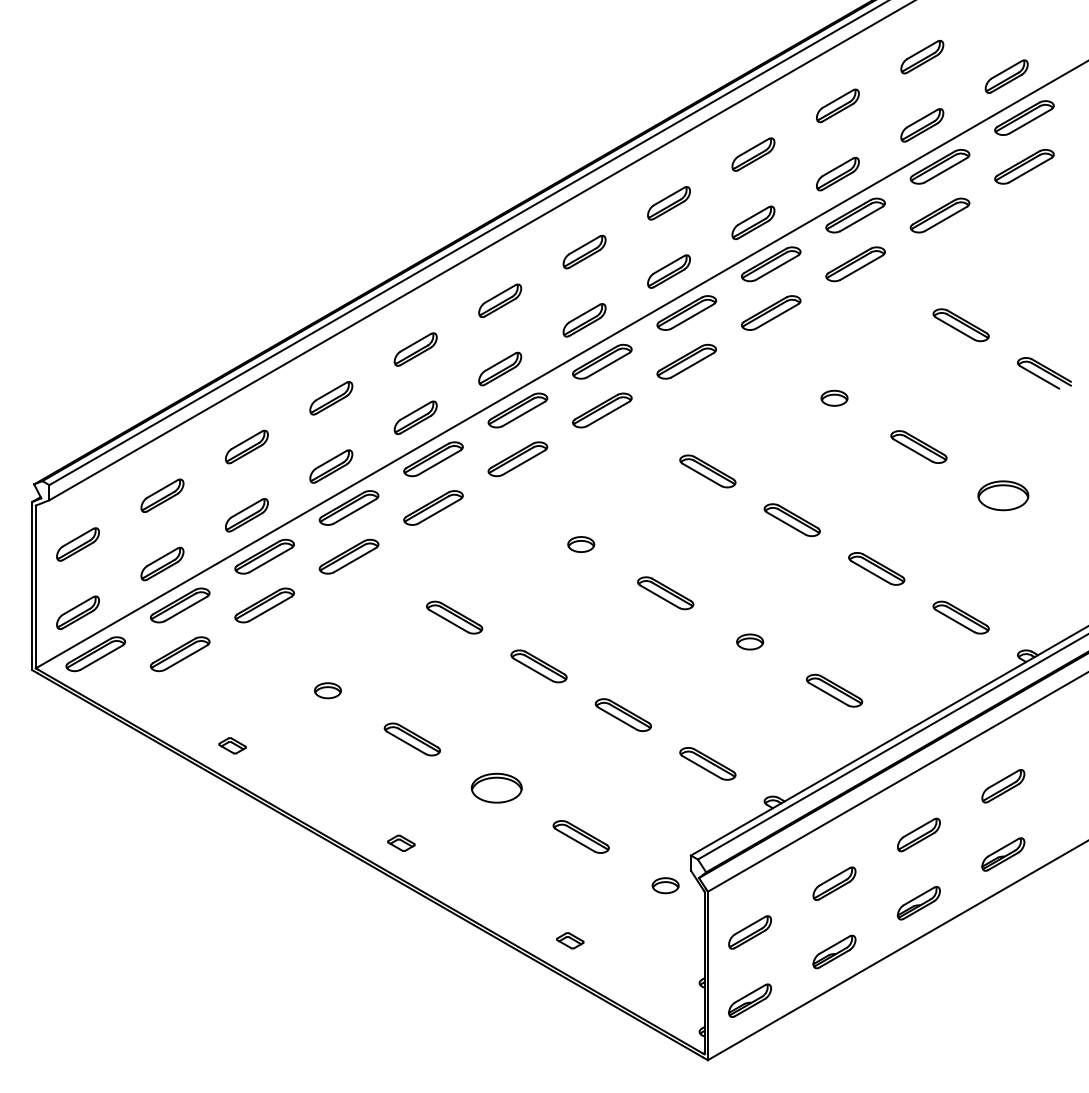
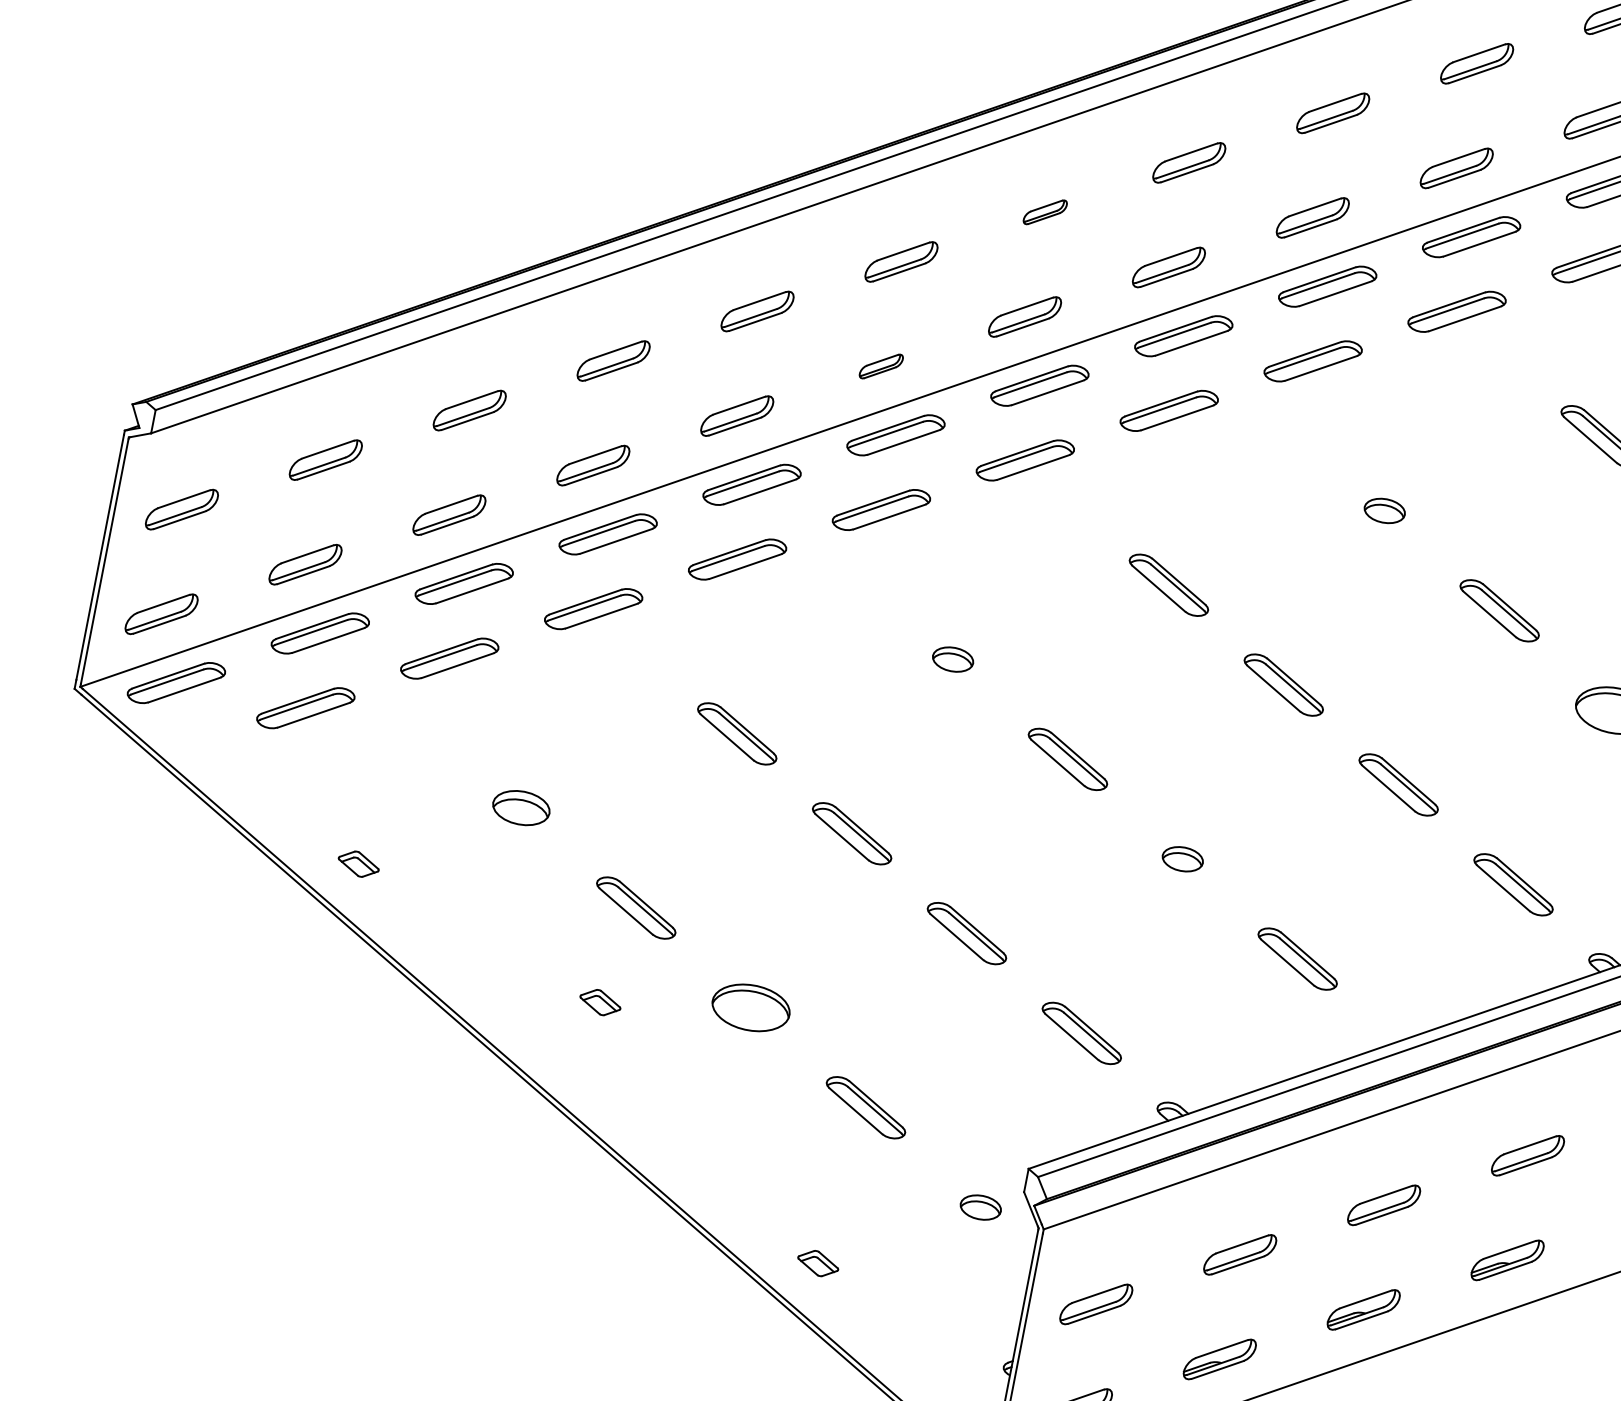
part: (584, 251) -> (1045, 211), size x0.6
part: (500, 368) -> (881, 365), size x0.6
part: (327, 690) -> (520, 807), size x1.4
part: (401, 842) -> (600, 1001), moved

